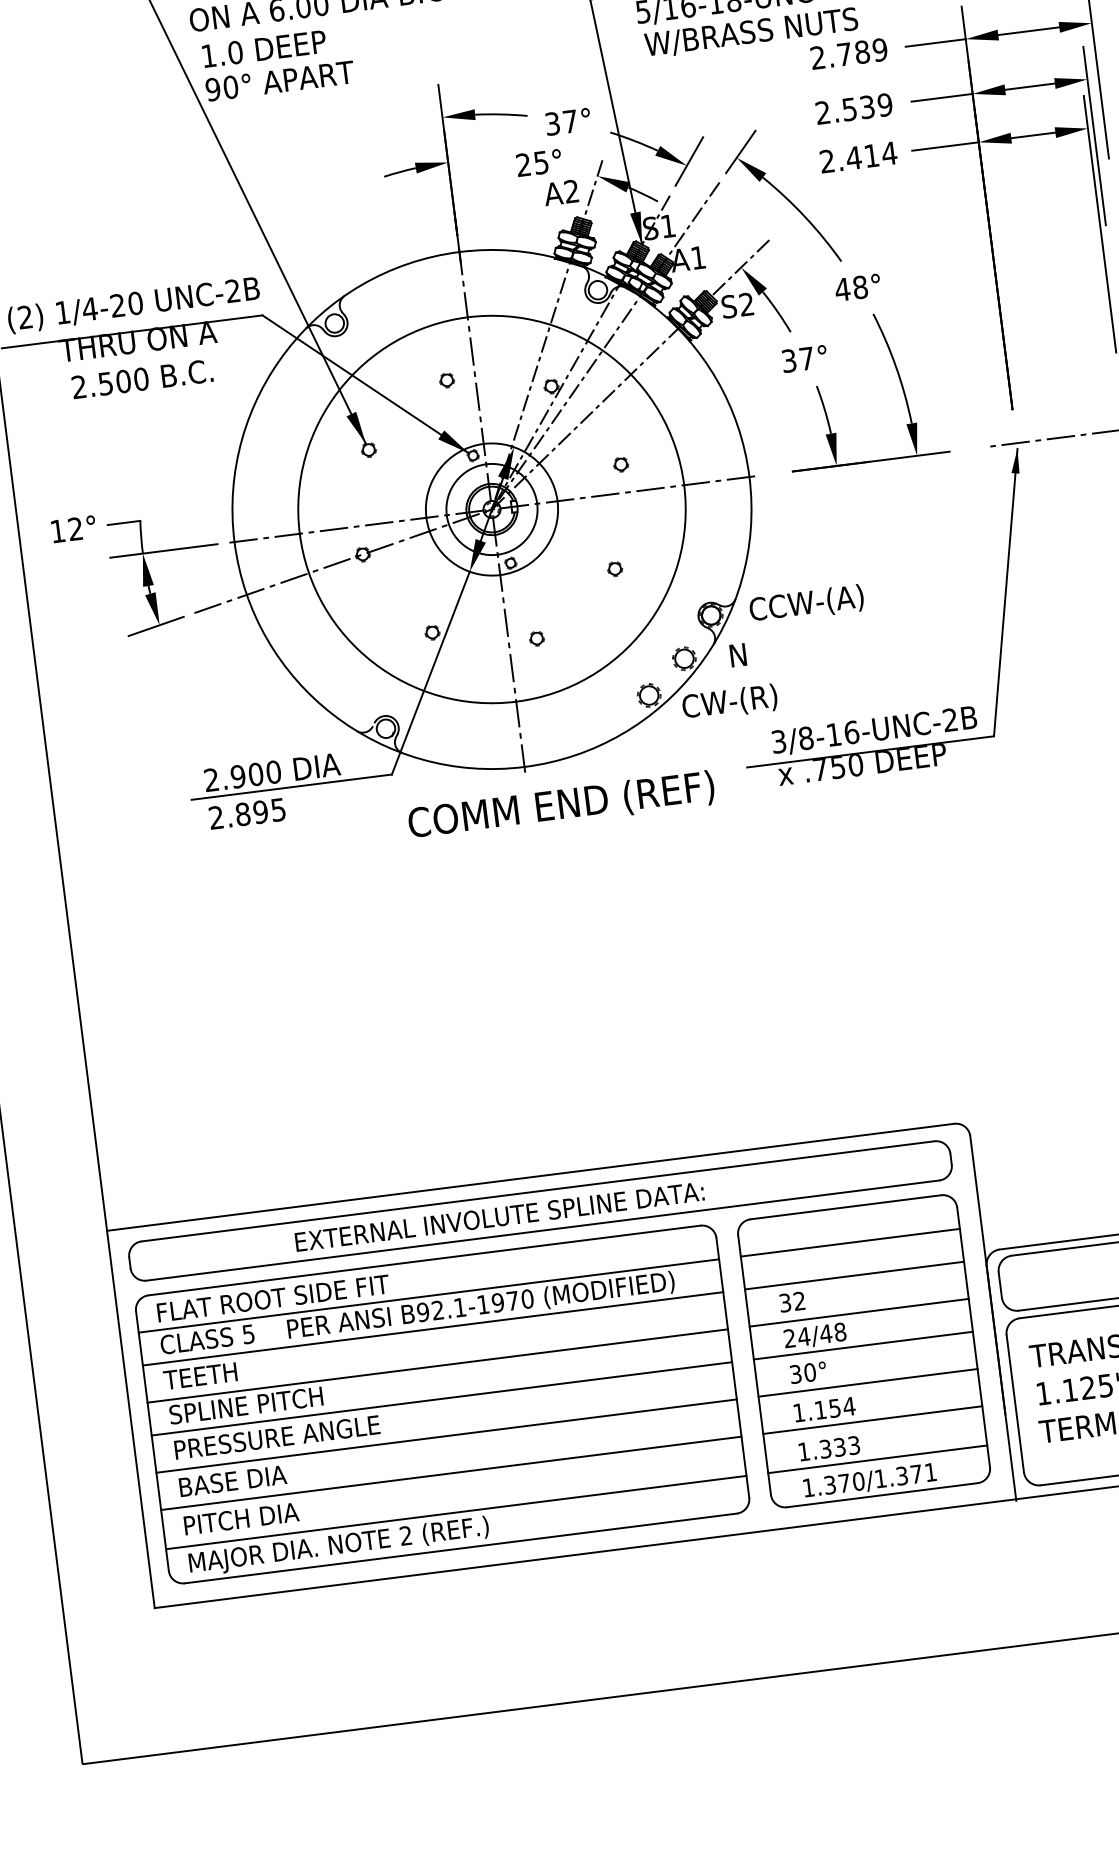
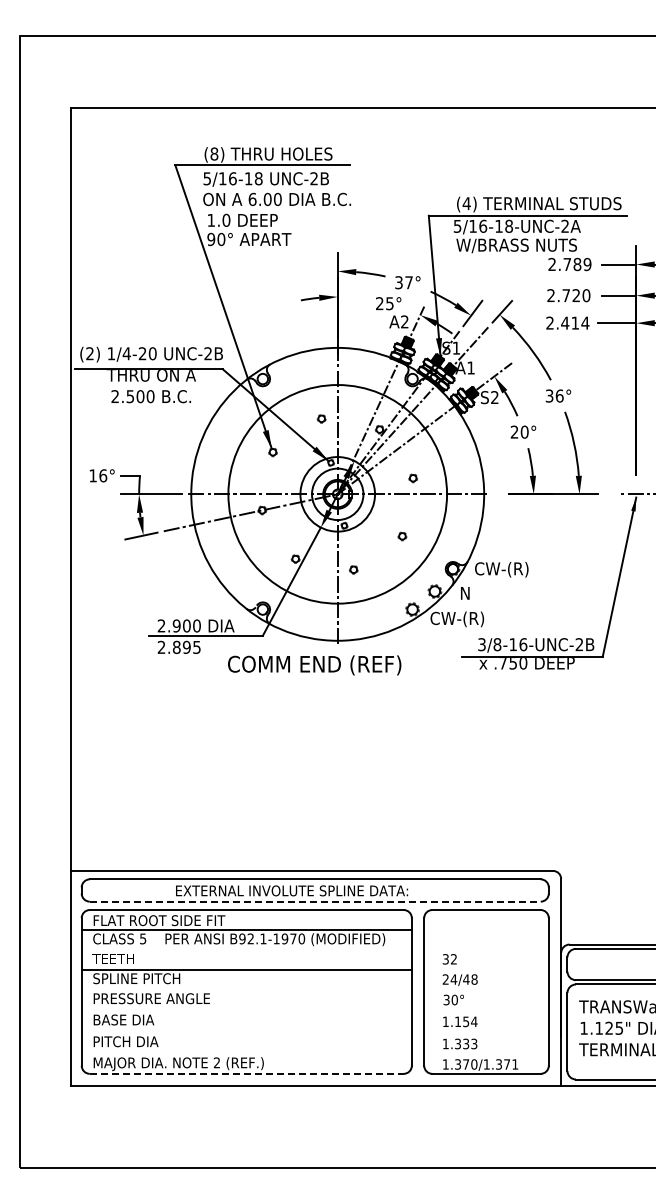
text: (867, 106) -> (576, 295), 2.539 -> 2.720
text: (851, 287) -> (554, 395), 48° -> 36°
text: (797, 358) -> (519, 431), 37° -> 20°
text: (76, 528) -> (103, 475), 12° -> 16°
text: (815, 602) -> (512, 569), CCW-(A) -> CW-(R)
text: (561, 806) -> (314, 665), moved
line: (543, 1230) -> (315, 901), solid -> dashed
line: (850, 1243) -> (486, 930), removed
line: (854, 1274) -> (486, 948), removed
line: (859, 1313) -> (486, 970), removed
line: (432, 1328) -> (246, 948), removed
line: (863, 1345) -> (486, 988), removed
line: (867, 1382) -> (486, 1009), removed
line: (441, 1398) -> (246, 988), removed
line: (872, 1420) -> (486, 1031), removed
line: (446, 1435) -> (246, 1009), removed
line: (877, 1459) -> (486, 1053), removed
line: (450, 1474) -> (246, 1031), removed
line: (455, 1512) -> (246, 1053), removed
line: (461, 1547) -> (247, 1073), solid -> dashed

